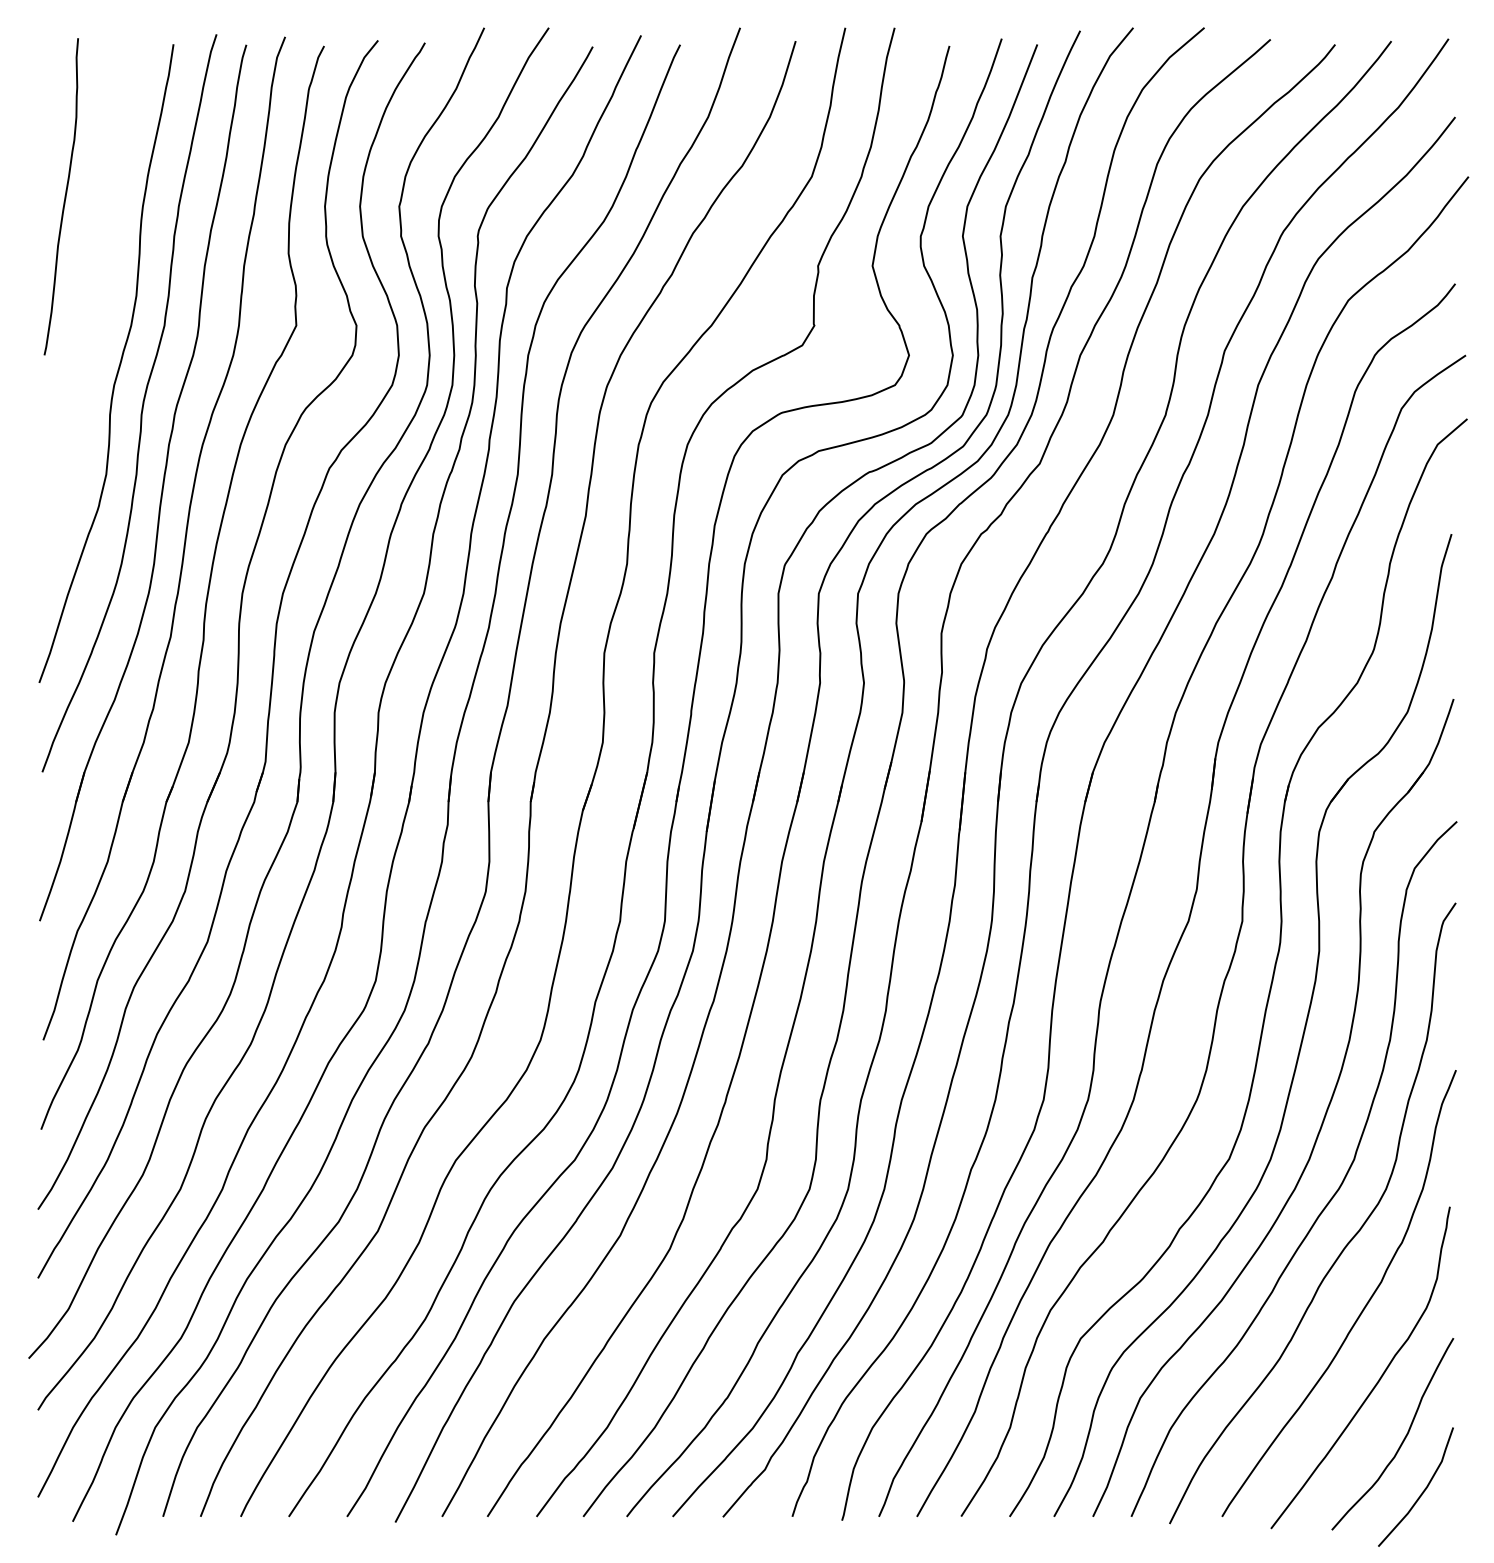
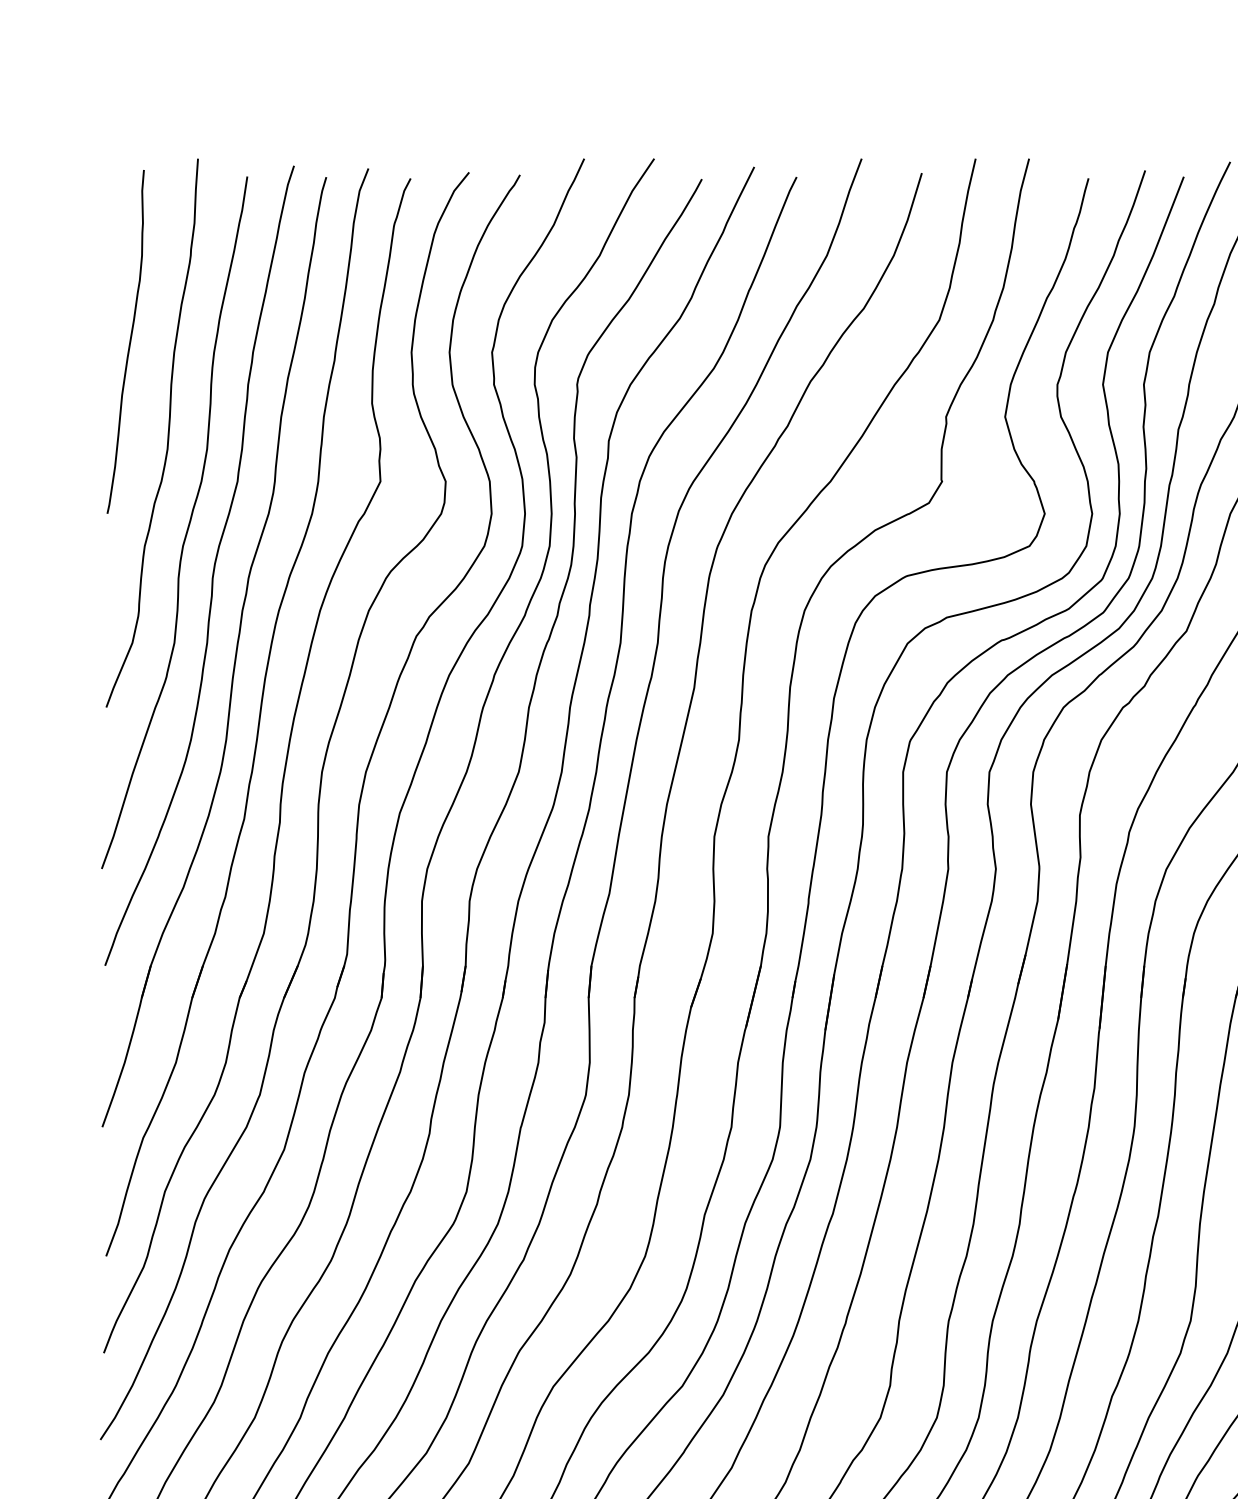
curve: (99, 284) -> (167, 436), added

